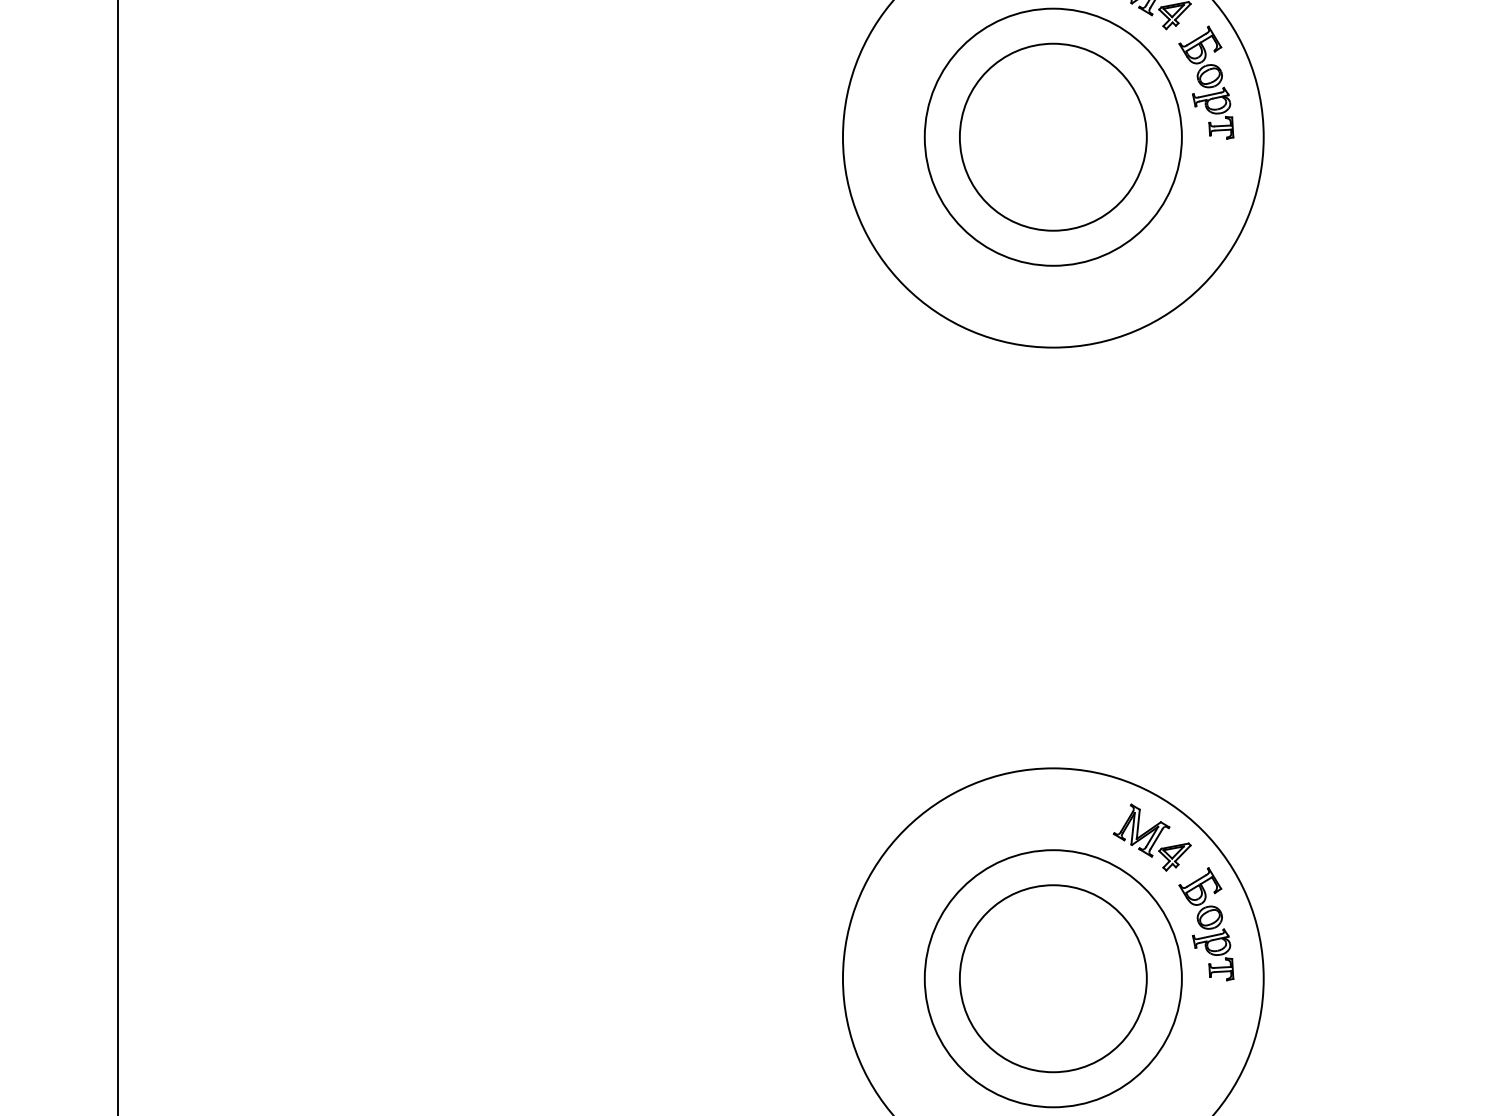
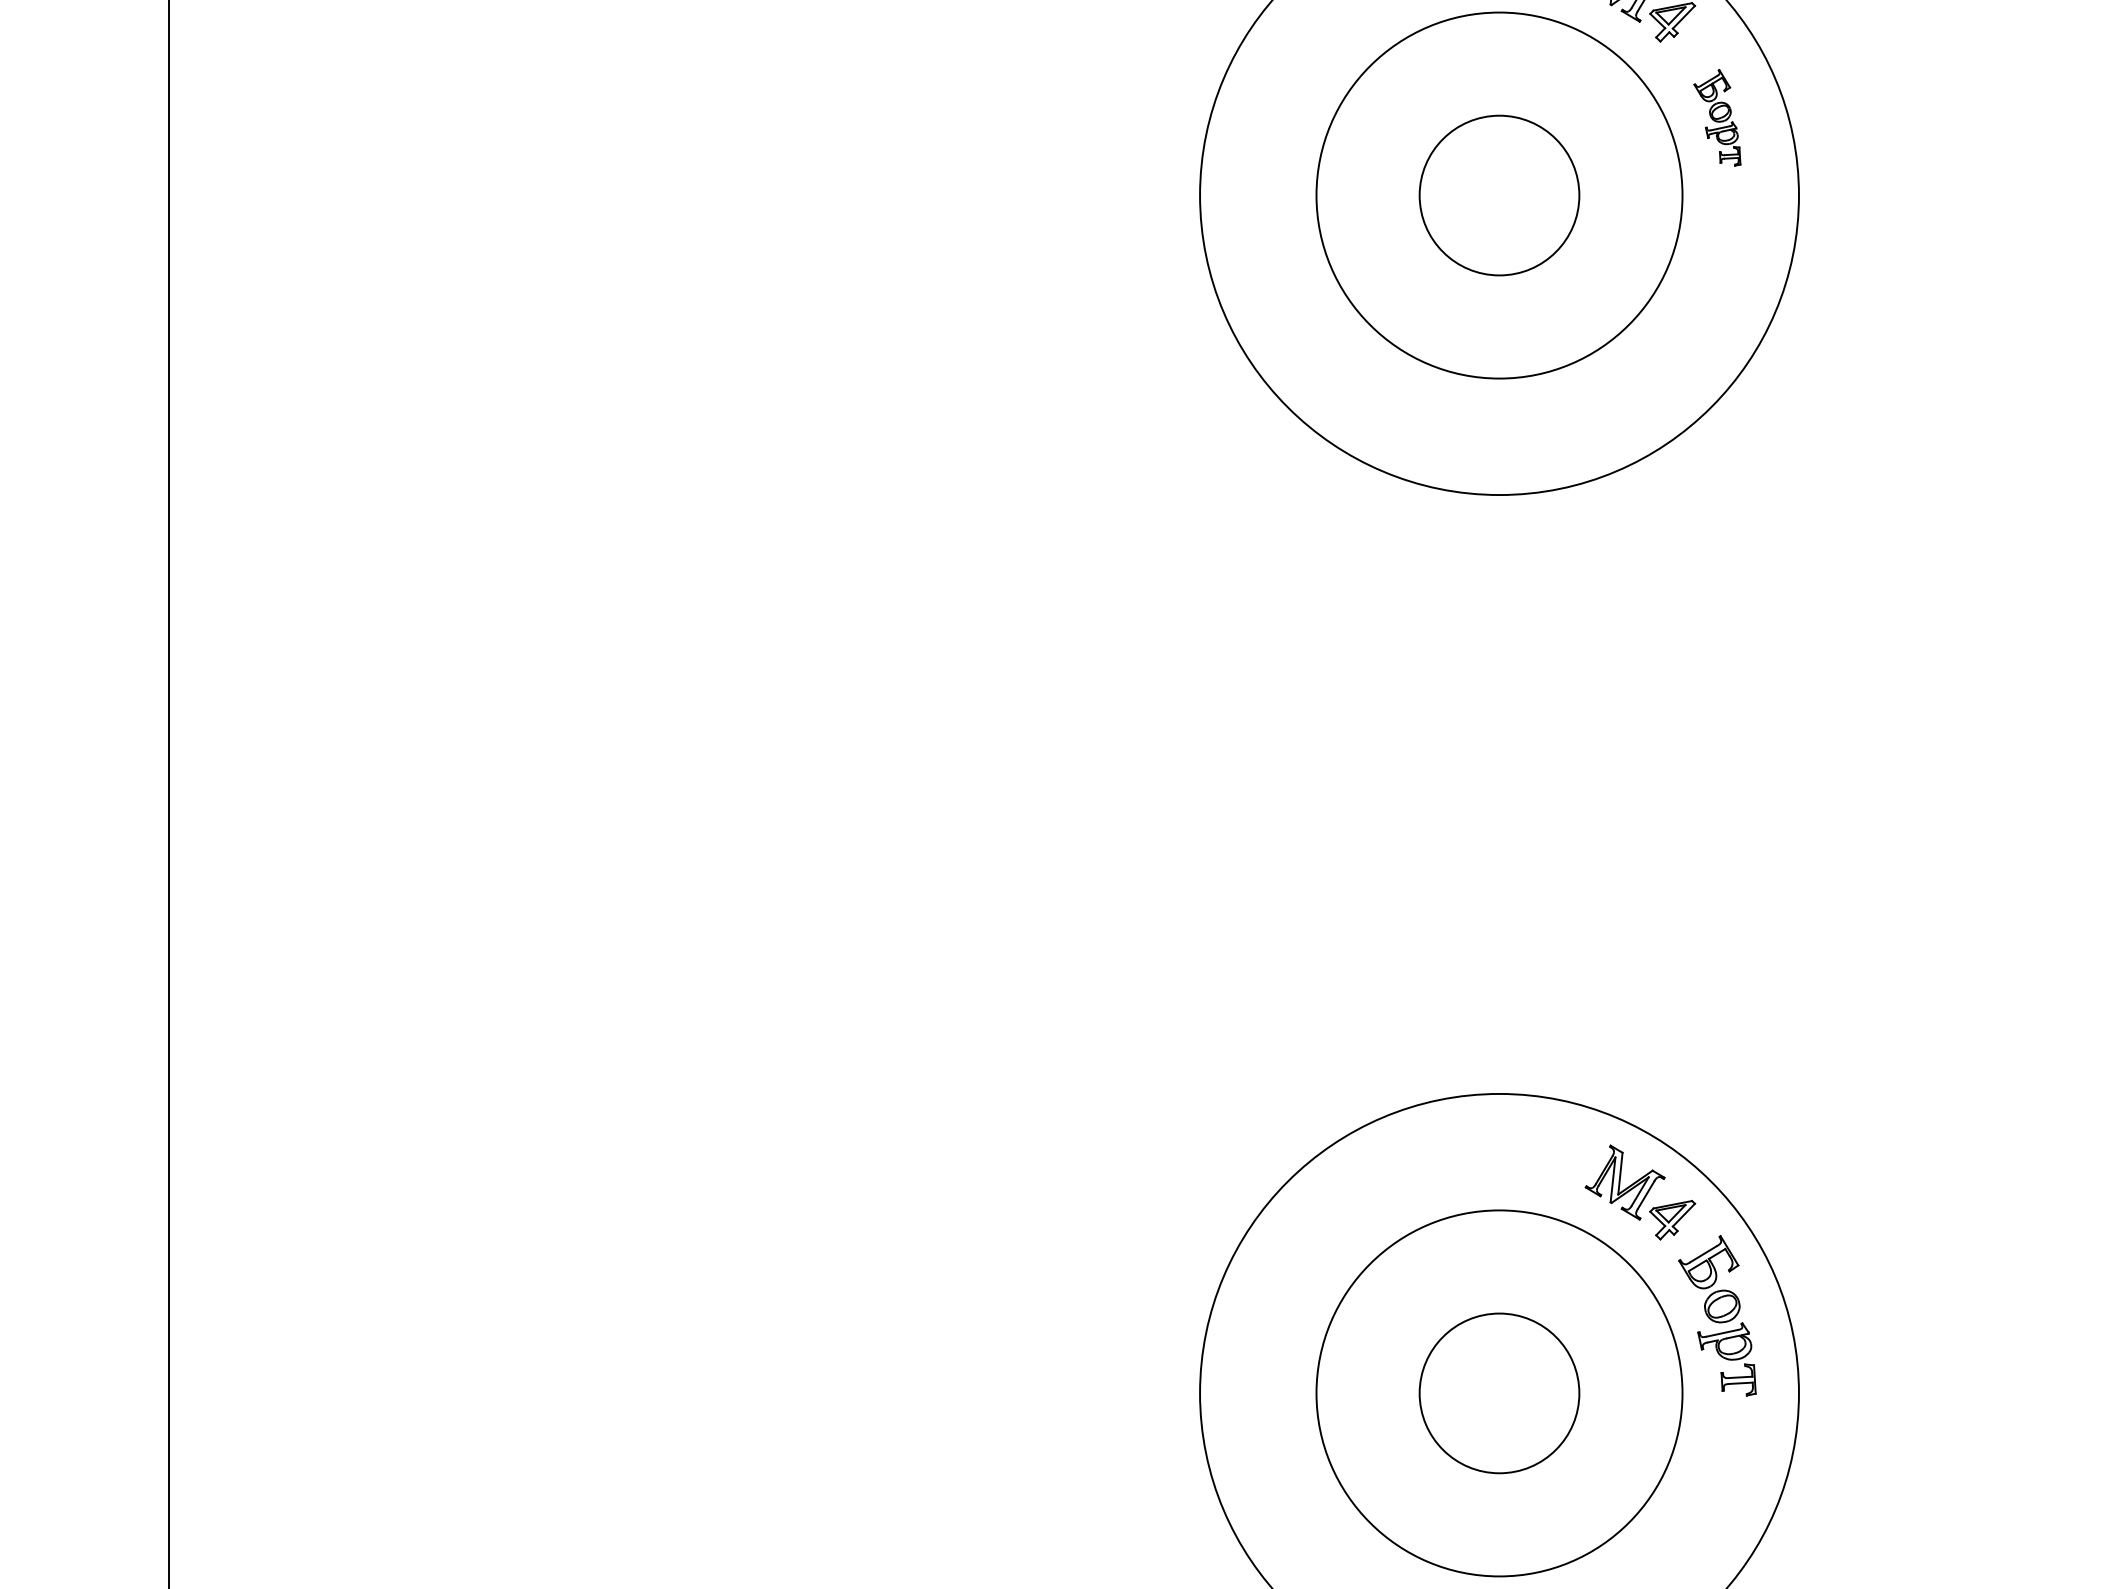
part: (1206, 82) -> (1717, 117), size x0.6
circle: (1052, 136) -> (1498, 194), size x0.6
circle: (1052, 978) -> (1498, 1393), size x0.6

